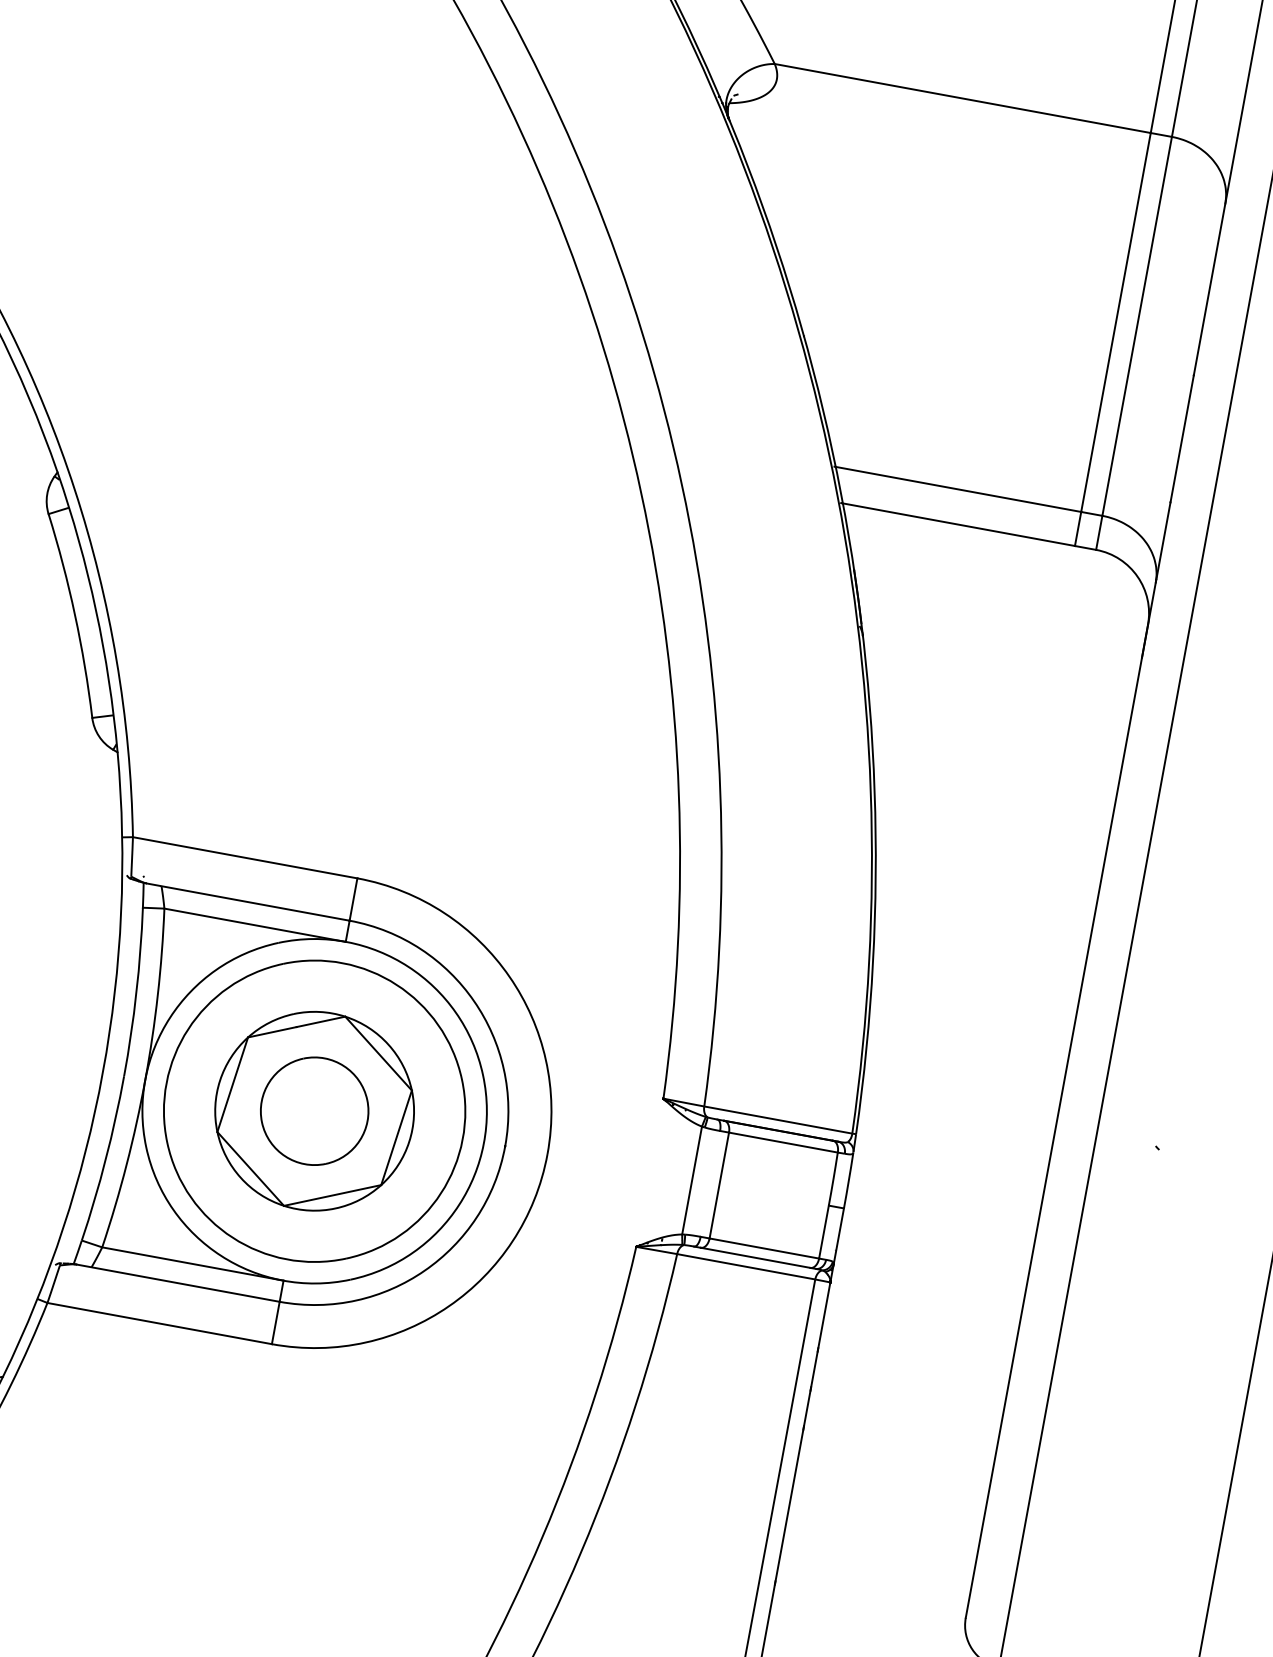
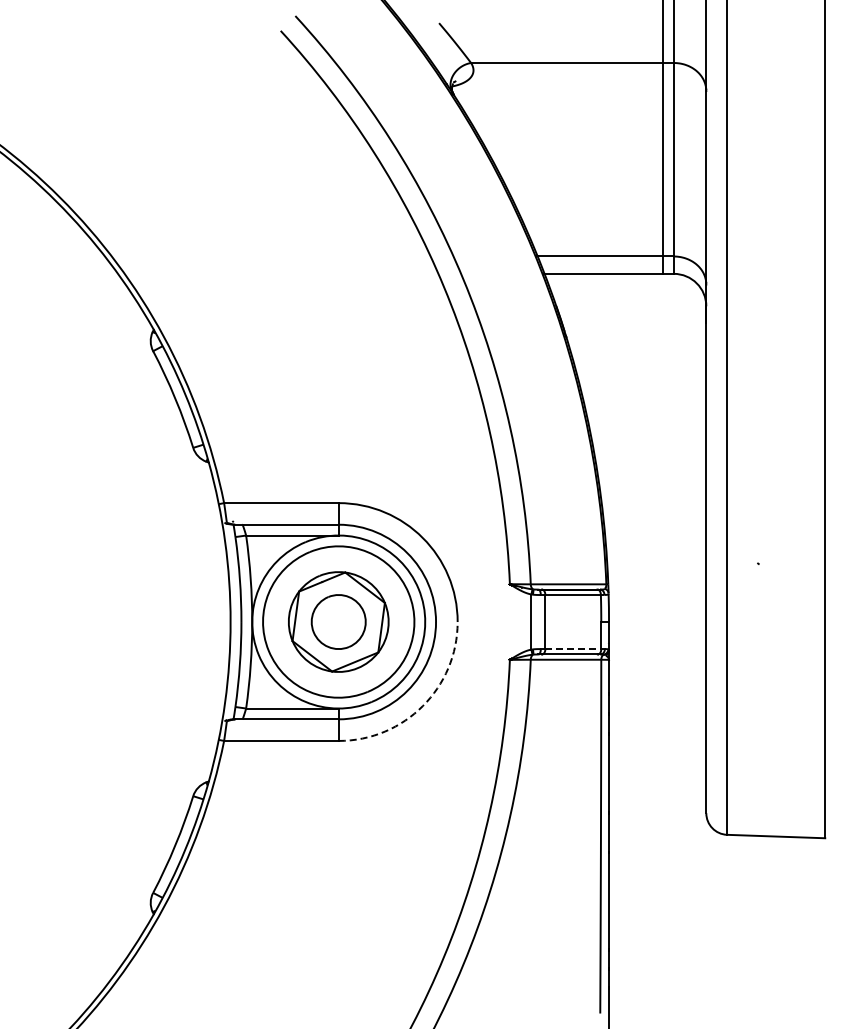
line: (764, 1249) -> (573, 649), solid -> dashed
arc: (448, 1306) -> (422, 706), solid -> dashed

